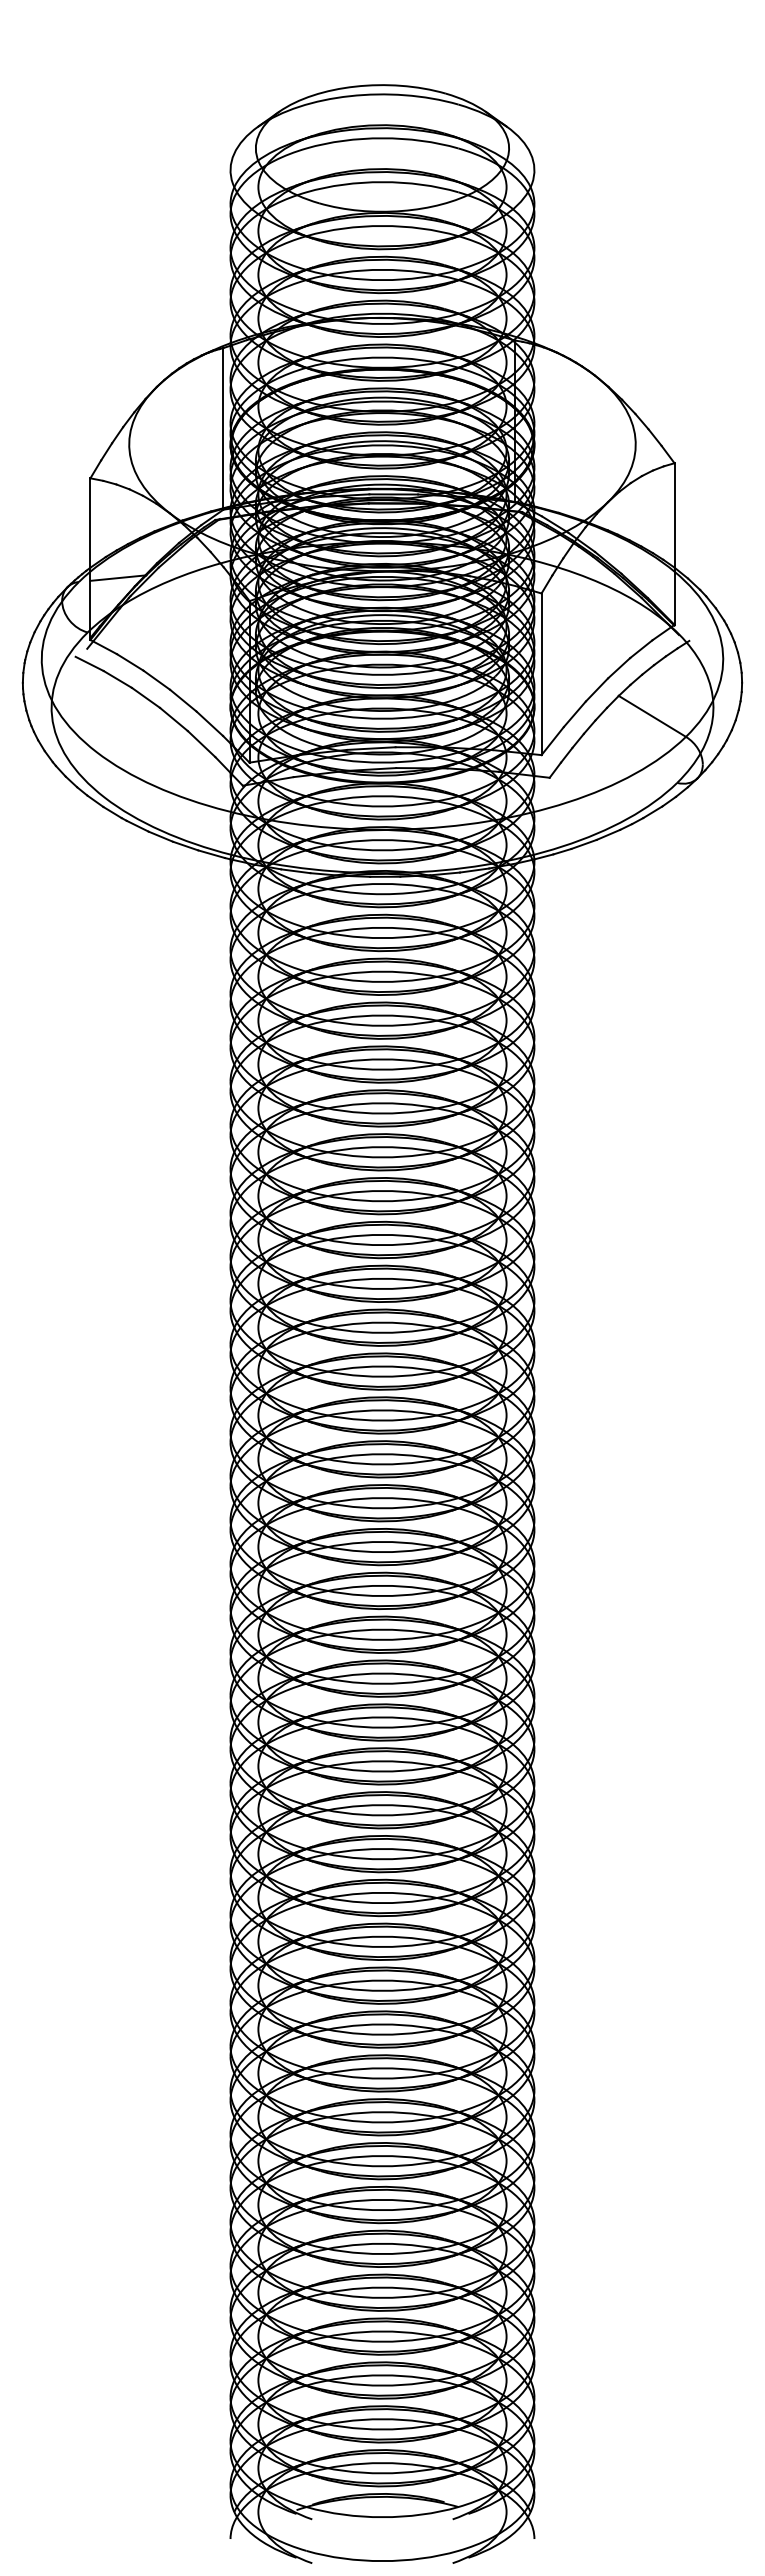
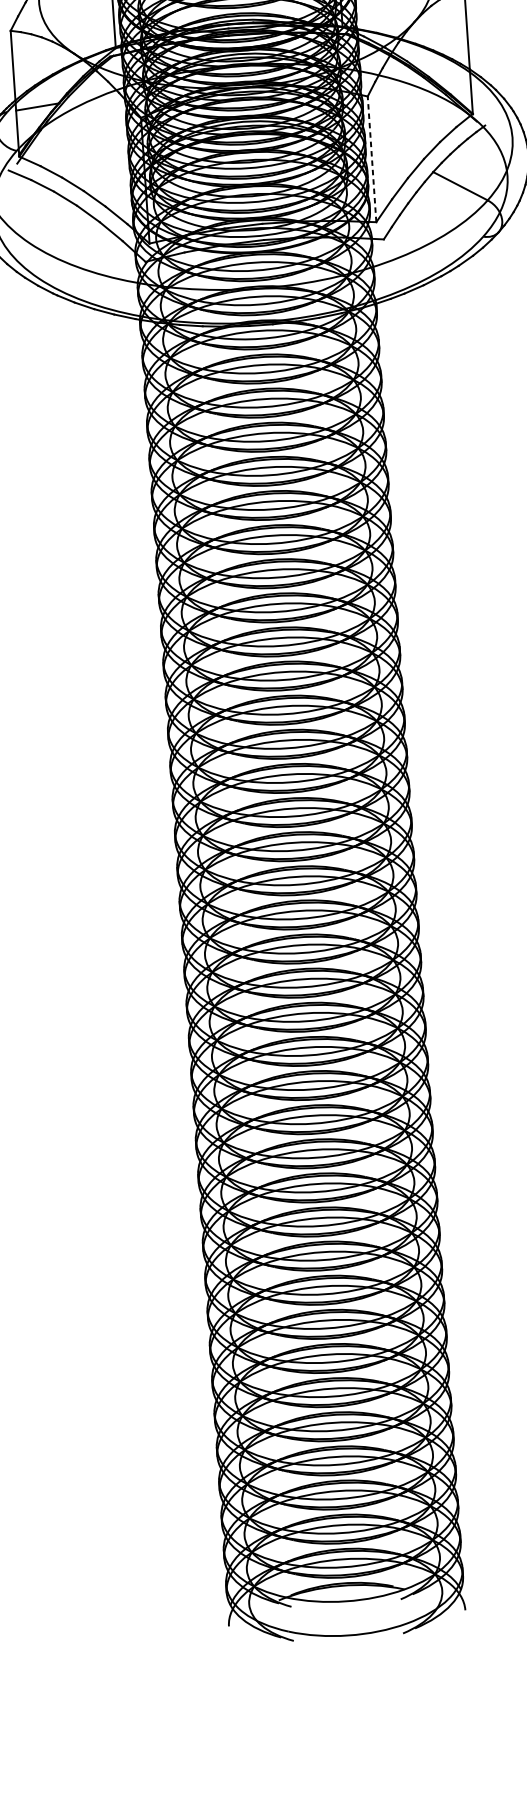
line: (541, 674) -> (371, 159), solid -> dashed

